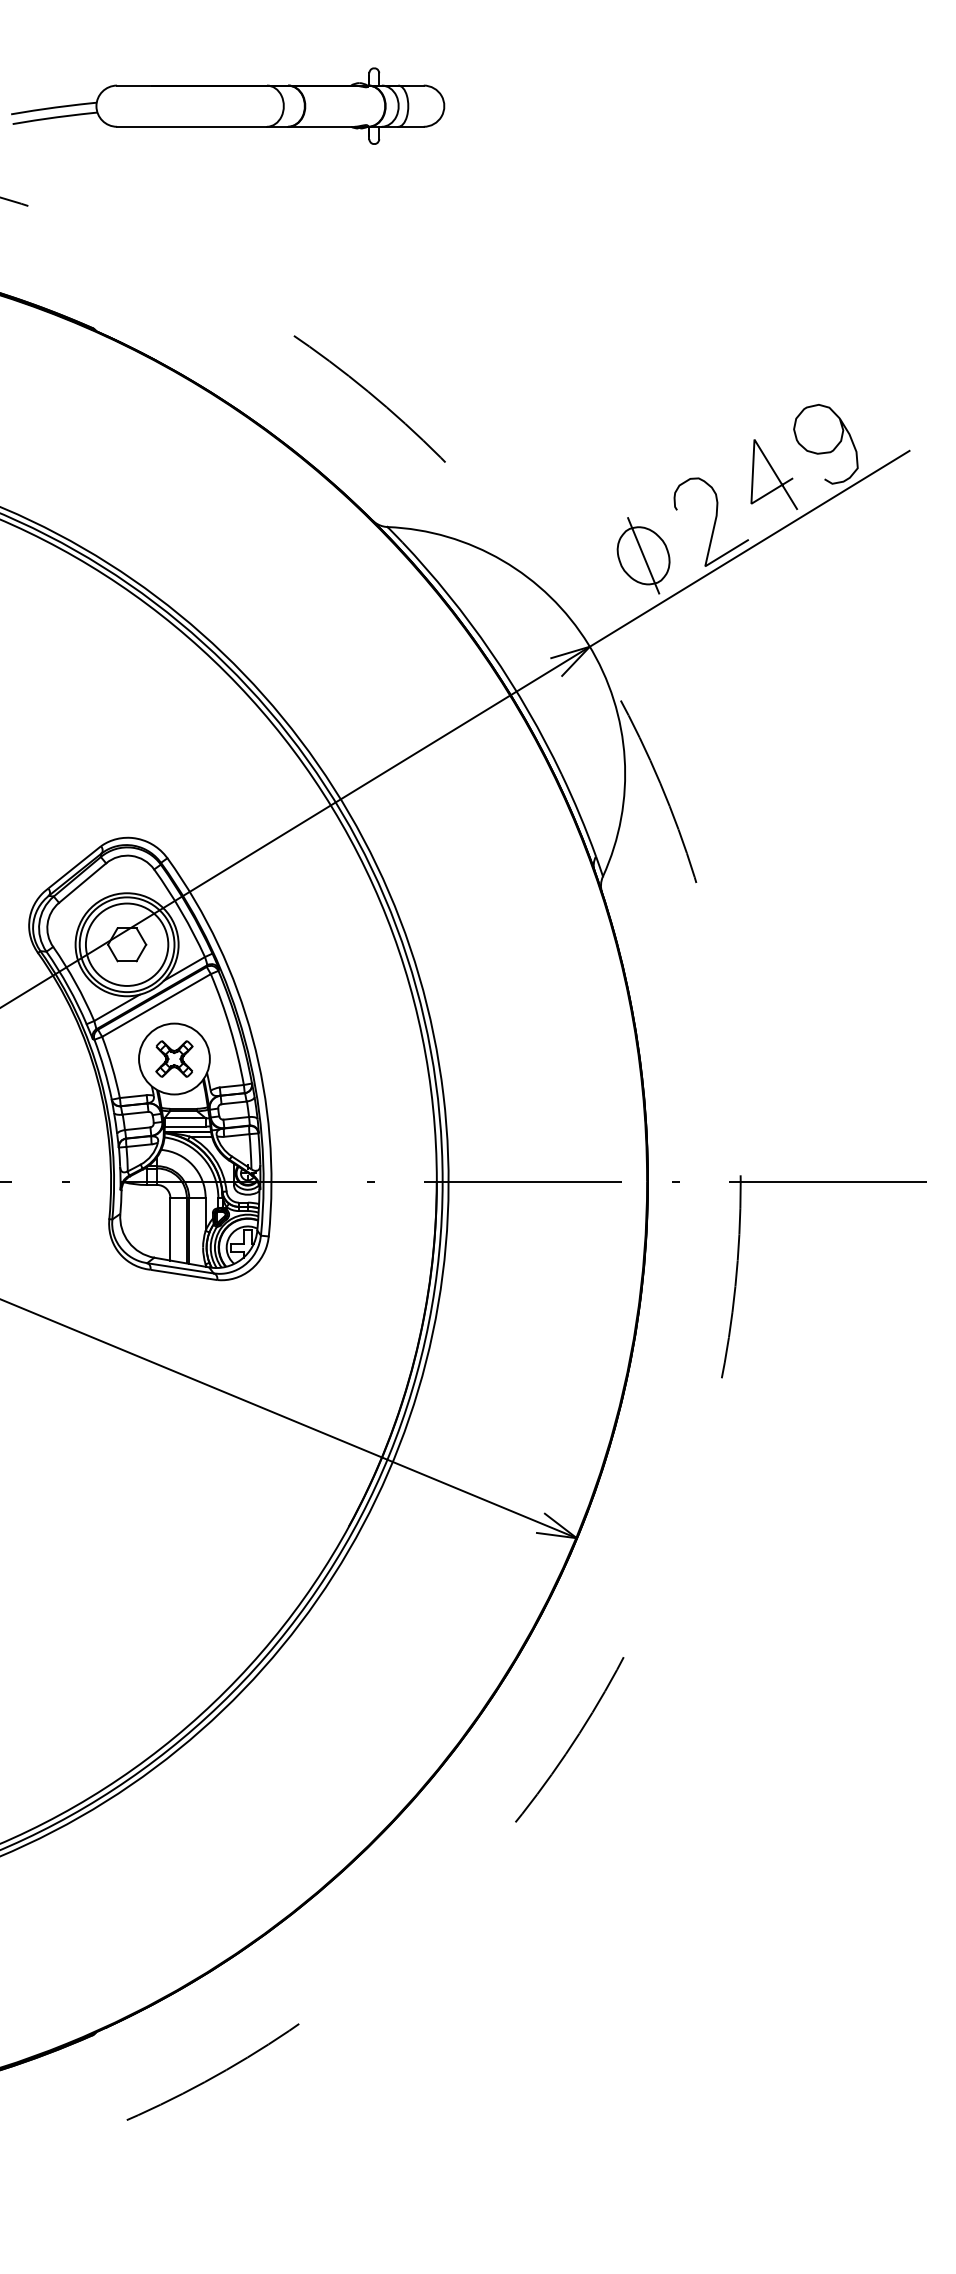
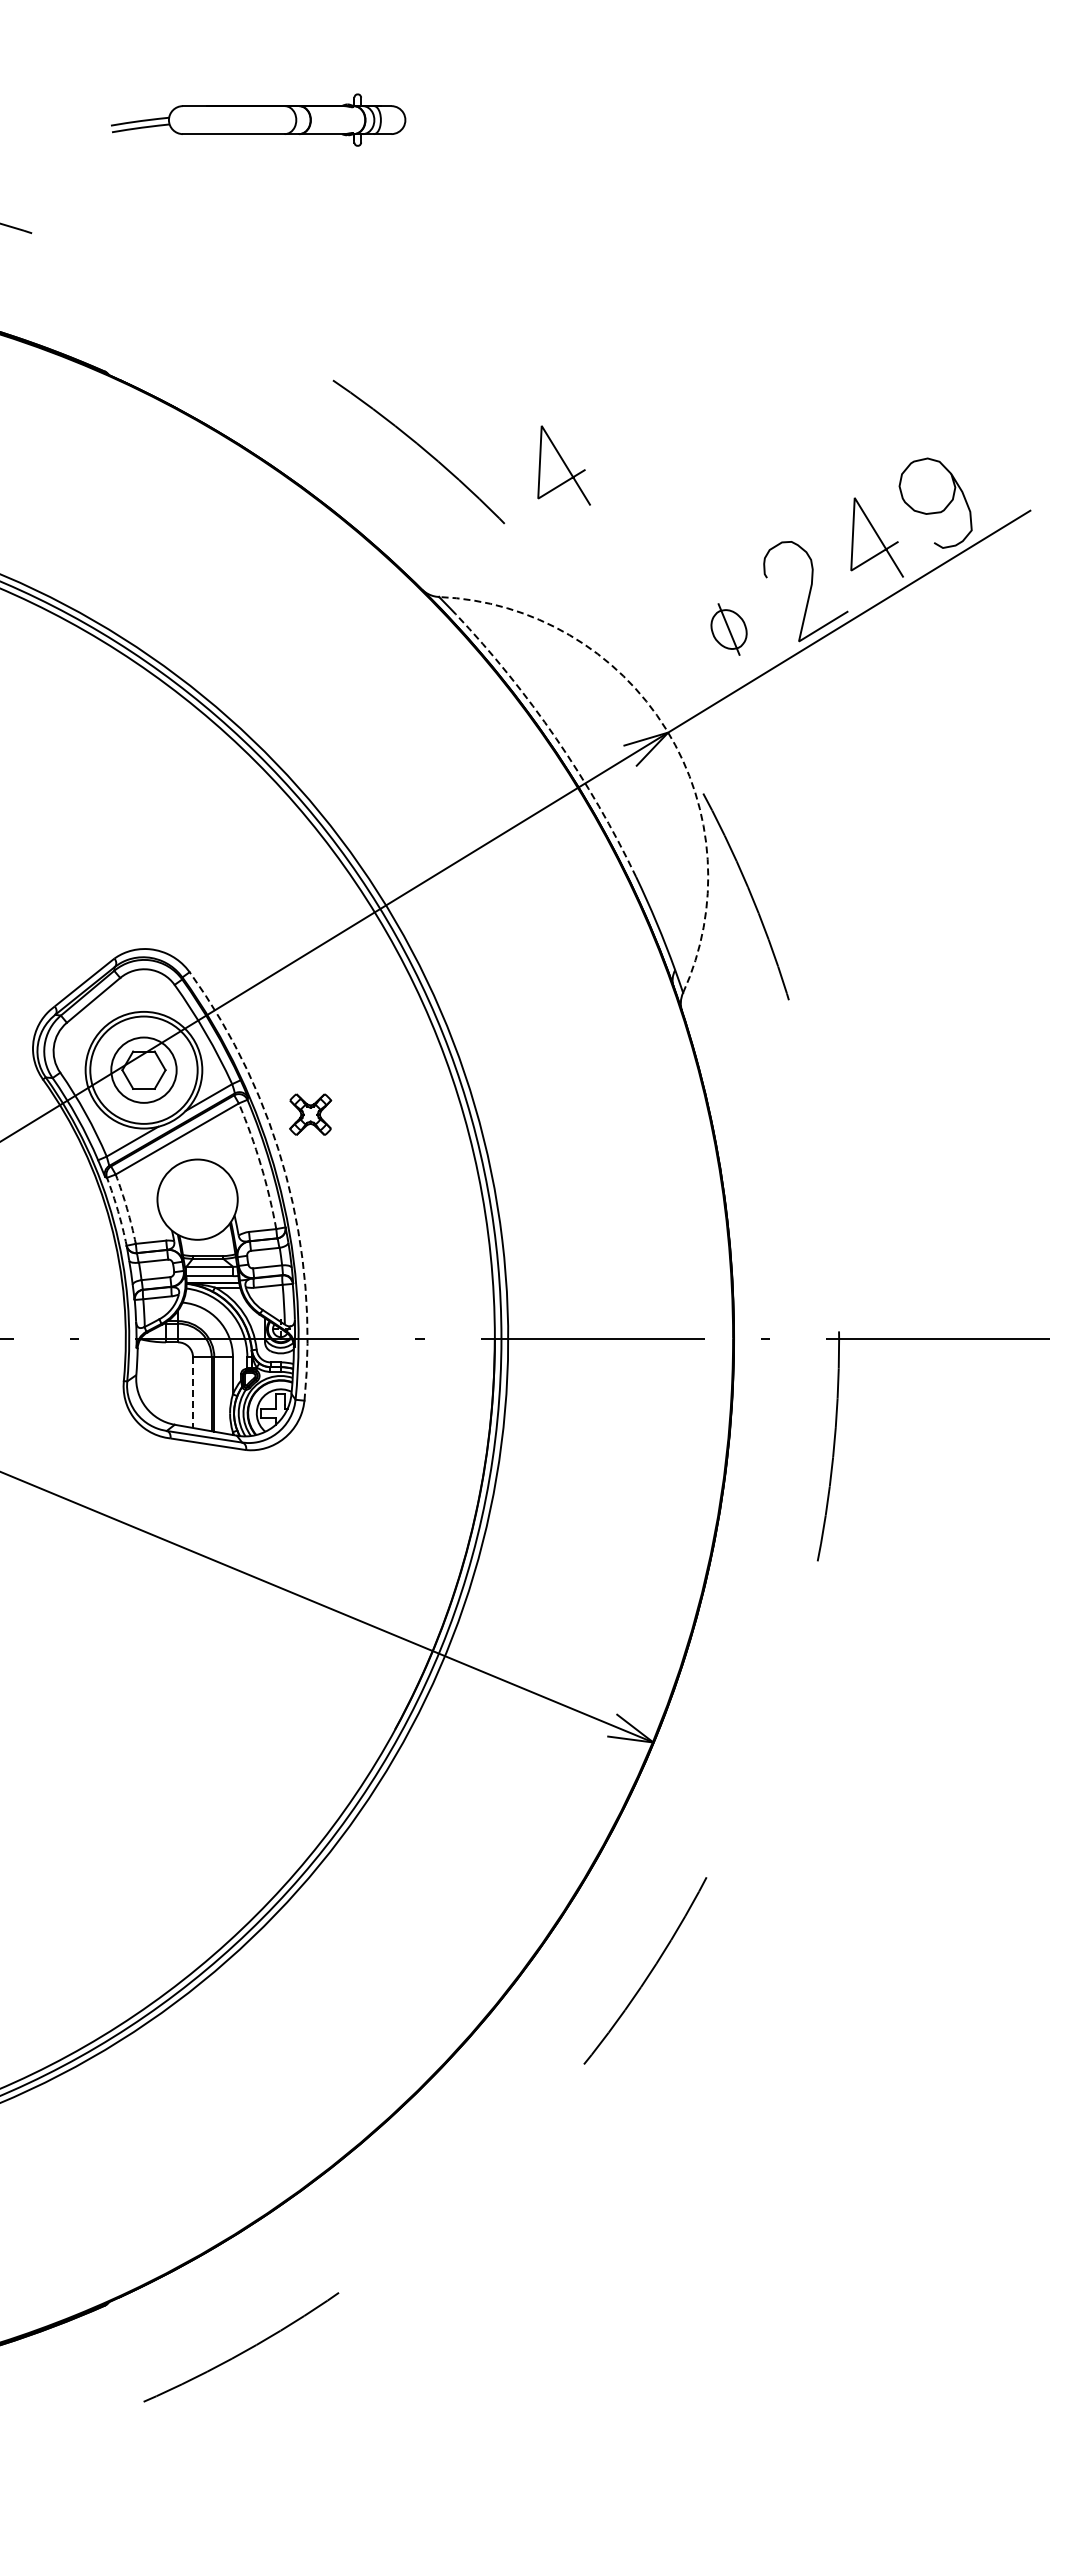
part: (228, 105) -> (258, 119), size x0.6
line: (498, 410) -> (564, 465), added
part: (643, 555) -> (728, 629), size x0.6
arc: (588, 644) -> (666, 729), solid -> dashed
arc: (491, 651) -> (556, 738), solid -> dashed
circle: (126, 944) -> (143, 1069), size x0.7
arc: (229, 1028) -> (260, 1165), solid -> dashed
arc: (252, 1037) -> (286, 1175), solid -> dashed
part: (174, 1058) -> (310, 1114), moved
arc: (112, 1066) -> (127, 1208), solid -> dashed
arc: (104, 1069) -> (118, 1211), solid -> dashed
line: (170, 1230) -> (193, 1393), solid -> dashed

